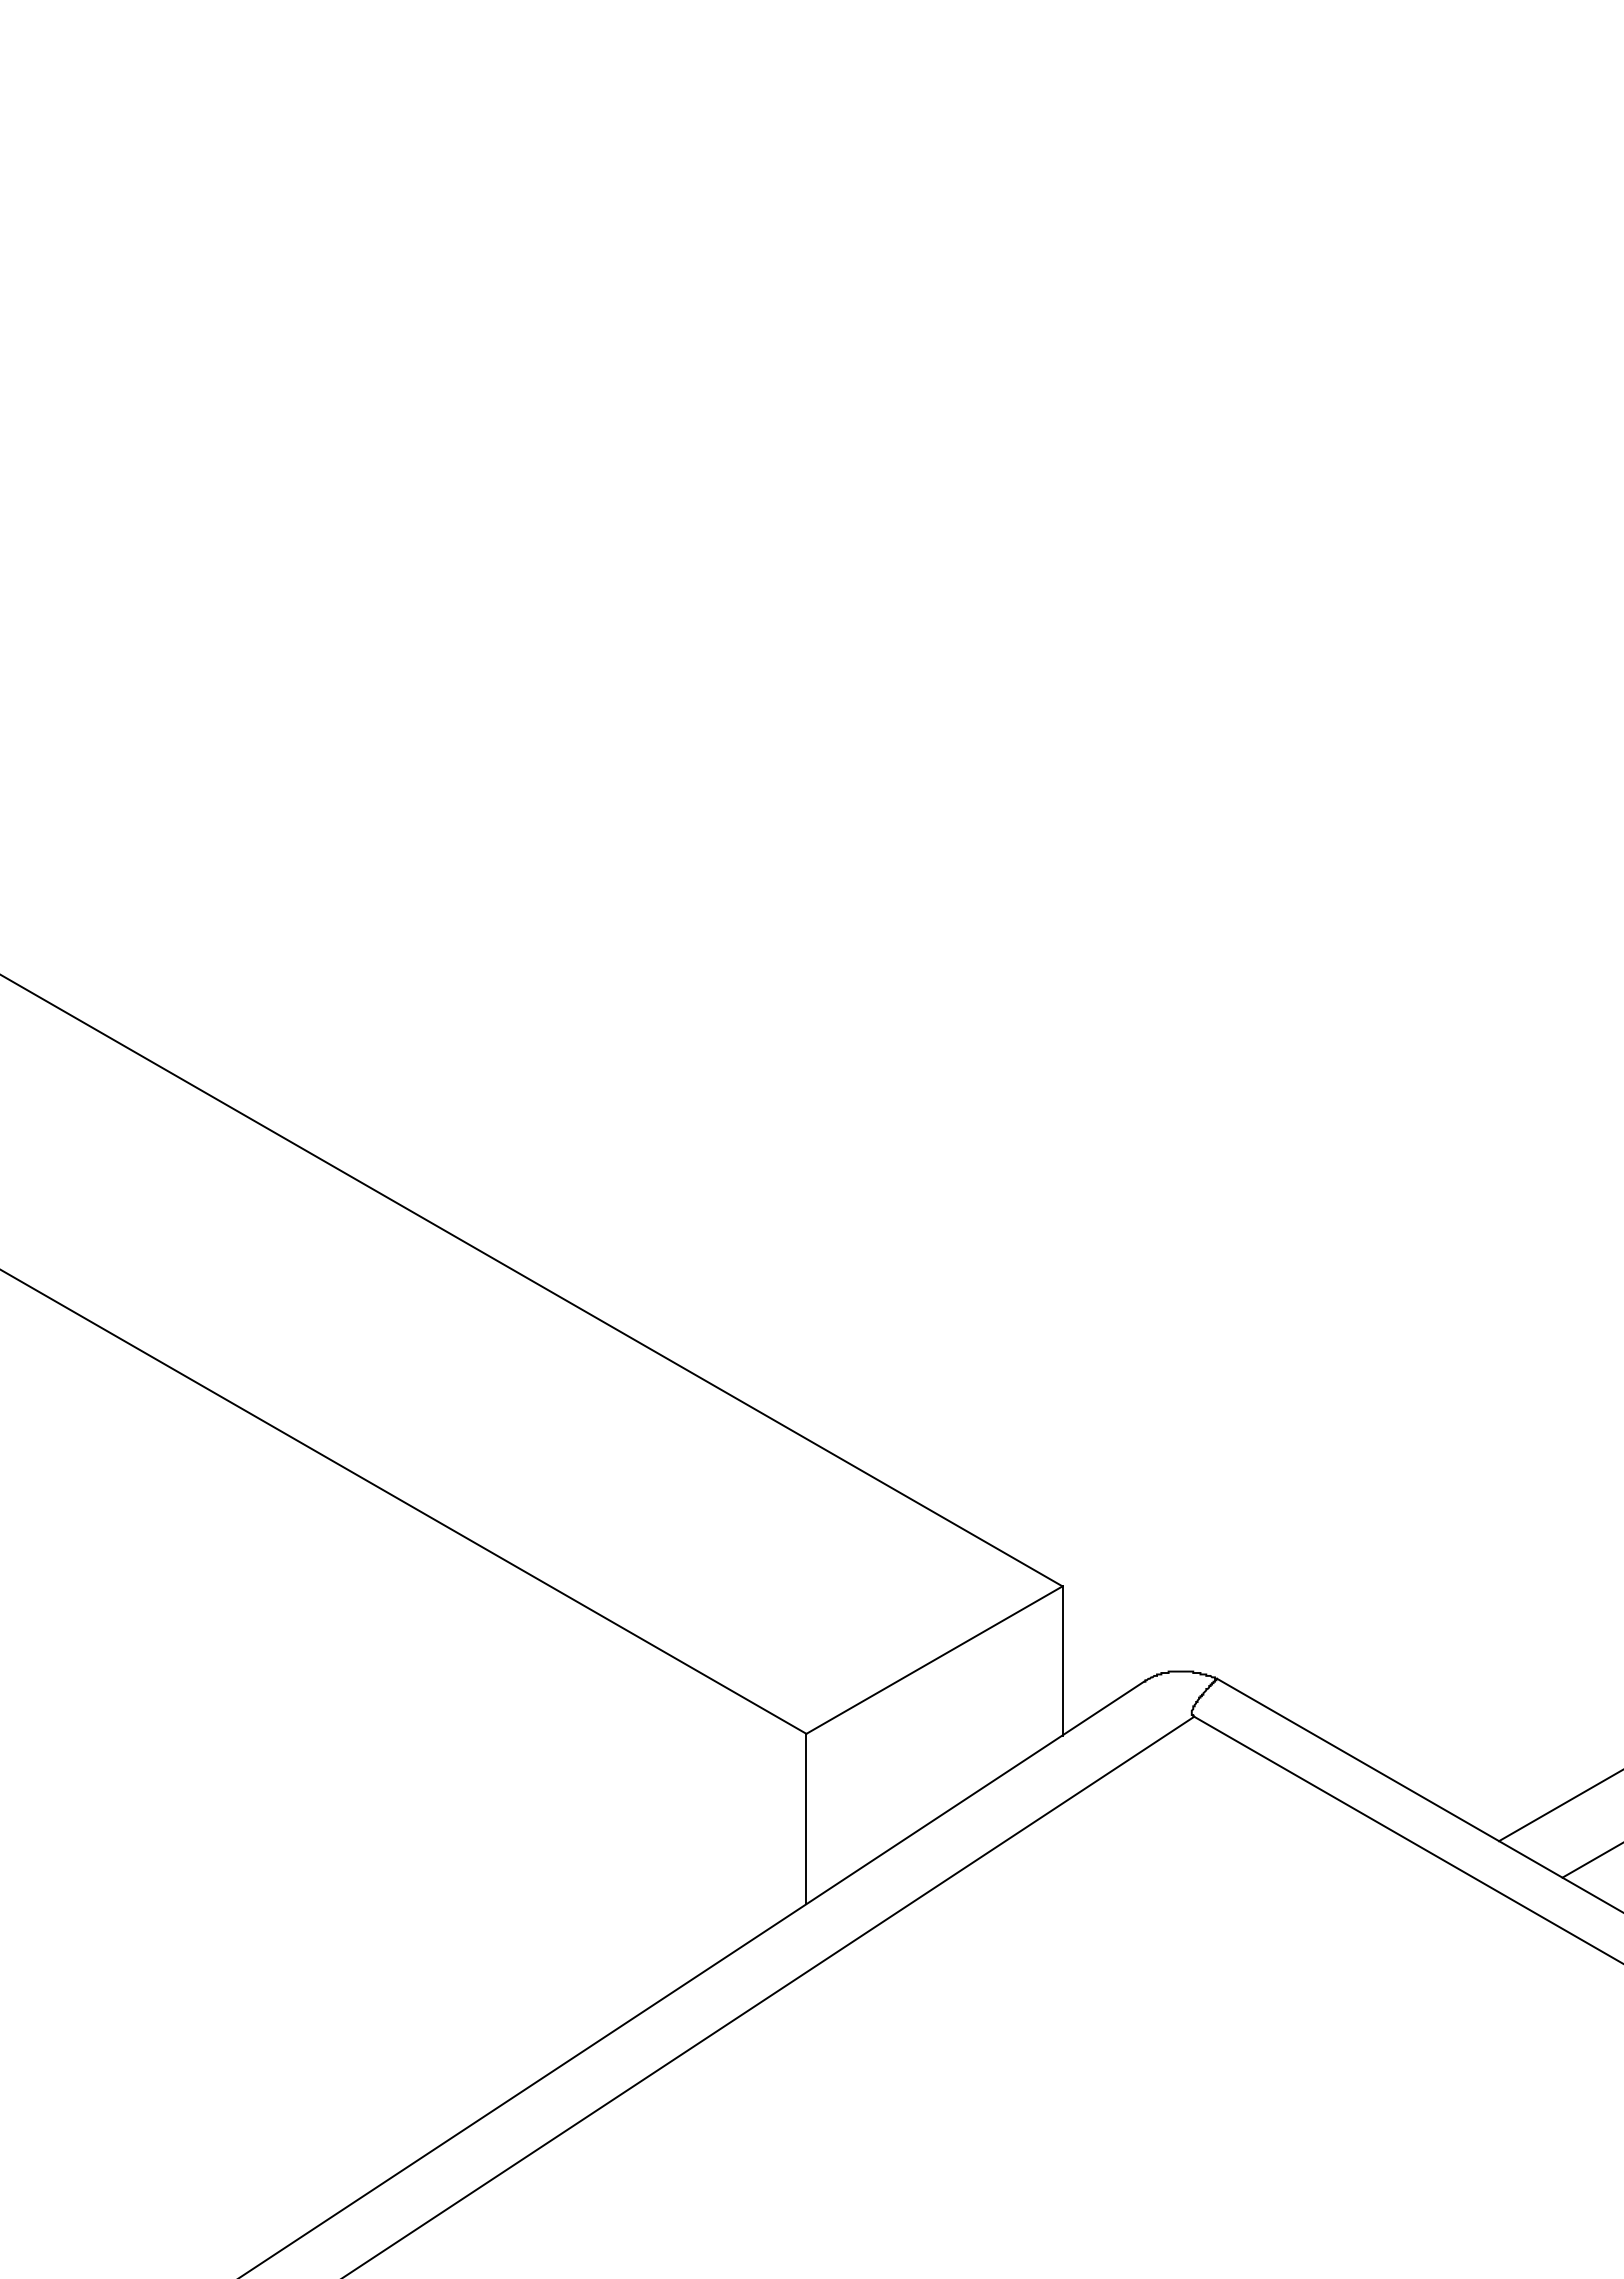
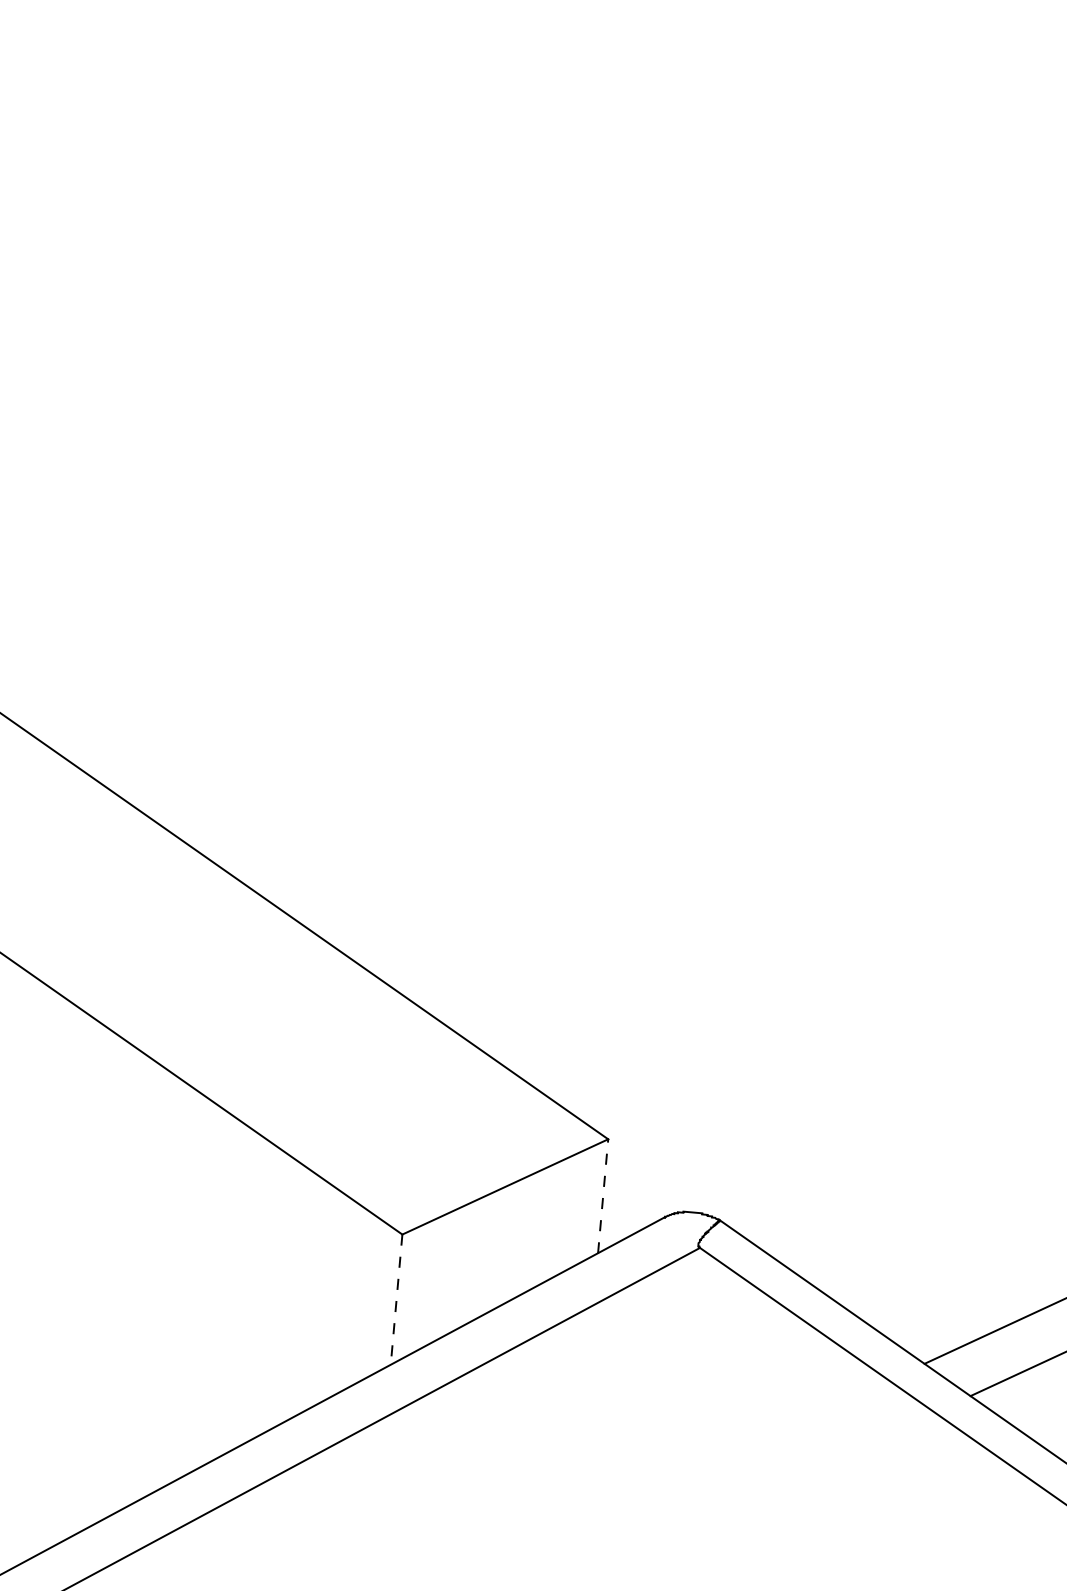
line: (1062, 1660) -> (603, 1195), solid -> dashed
line: (806, 1819) -> (396, 1300), solid -> dashed

